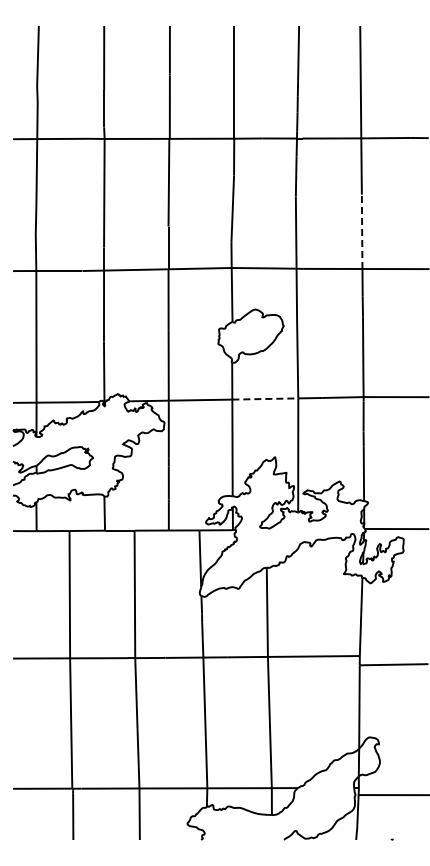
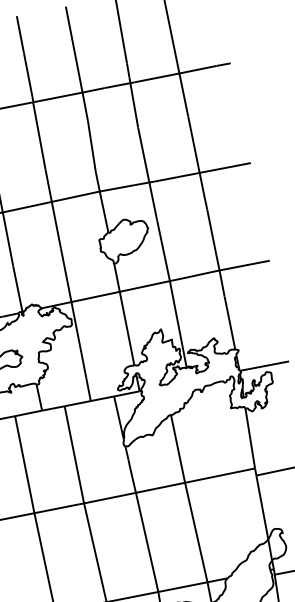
line: (362, 231) -> (194, 144), dashed -> solid
line: (265, 399) -> (145, 286), dashed -> solid

